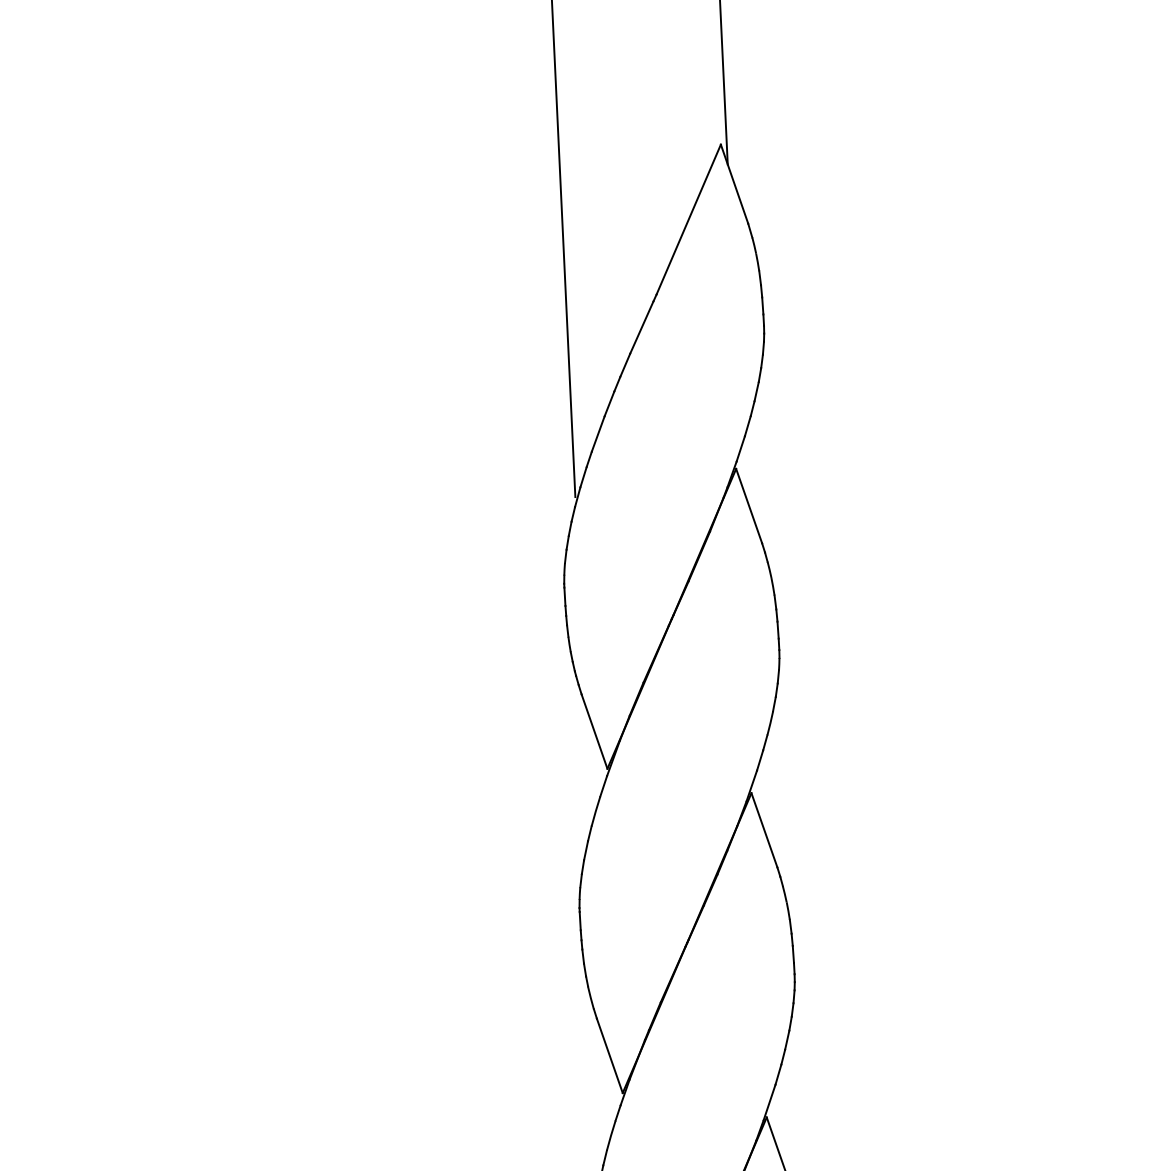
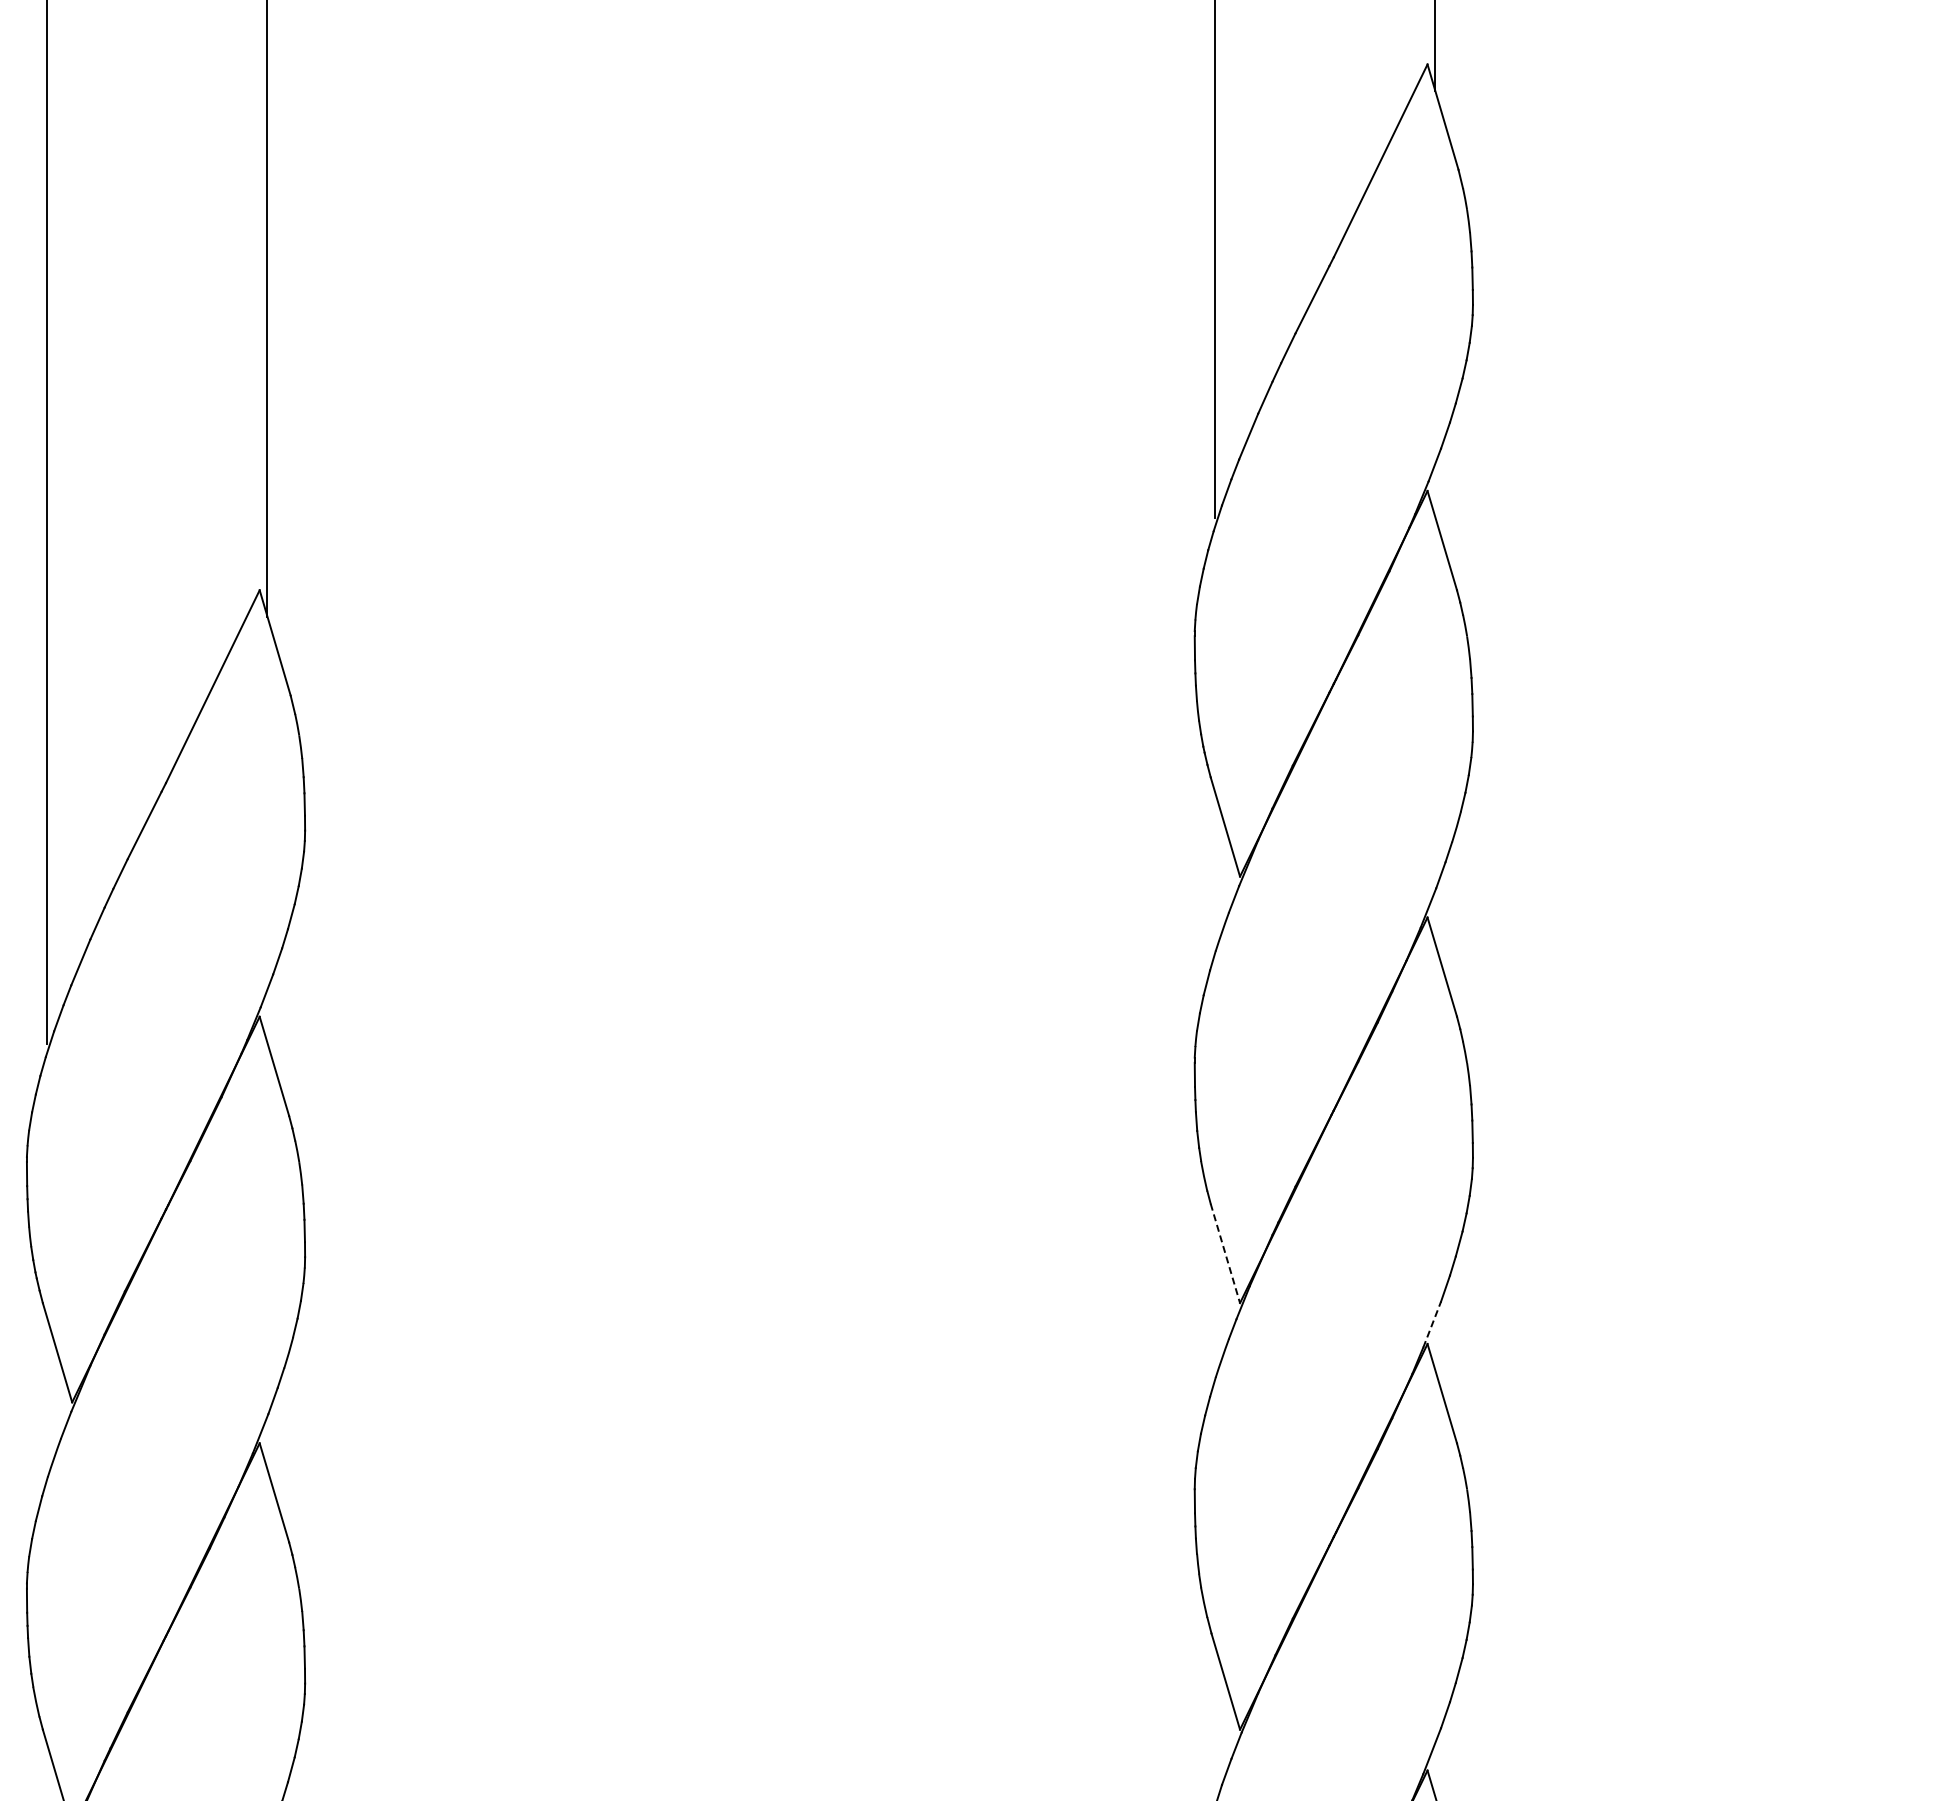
line: (609, 1055) -> (1225, 1253), solid -> dashed
line: (769, 1102) -> (1432, 1324), solid -> dashed

